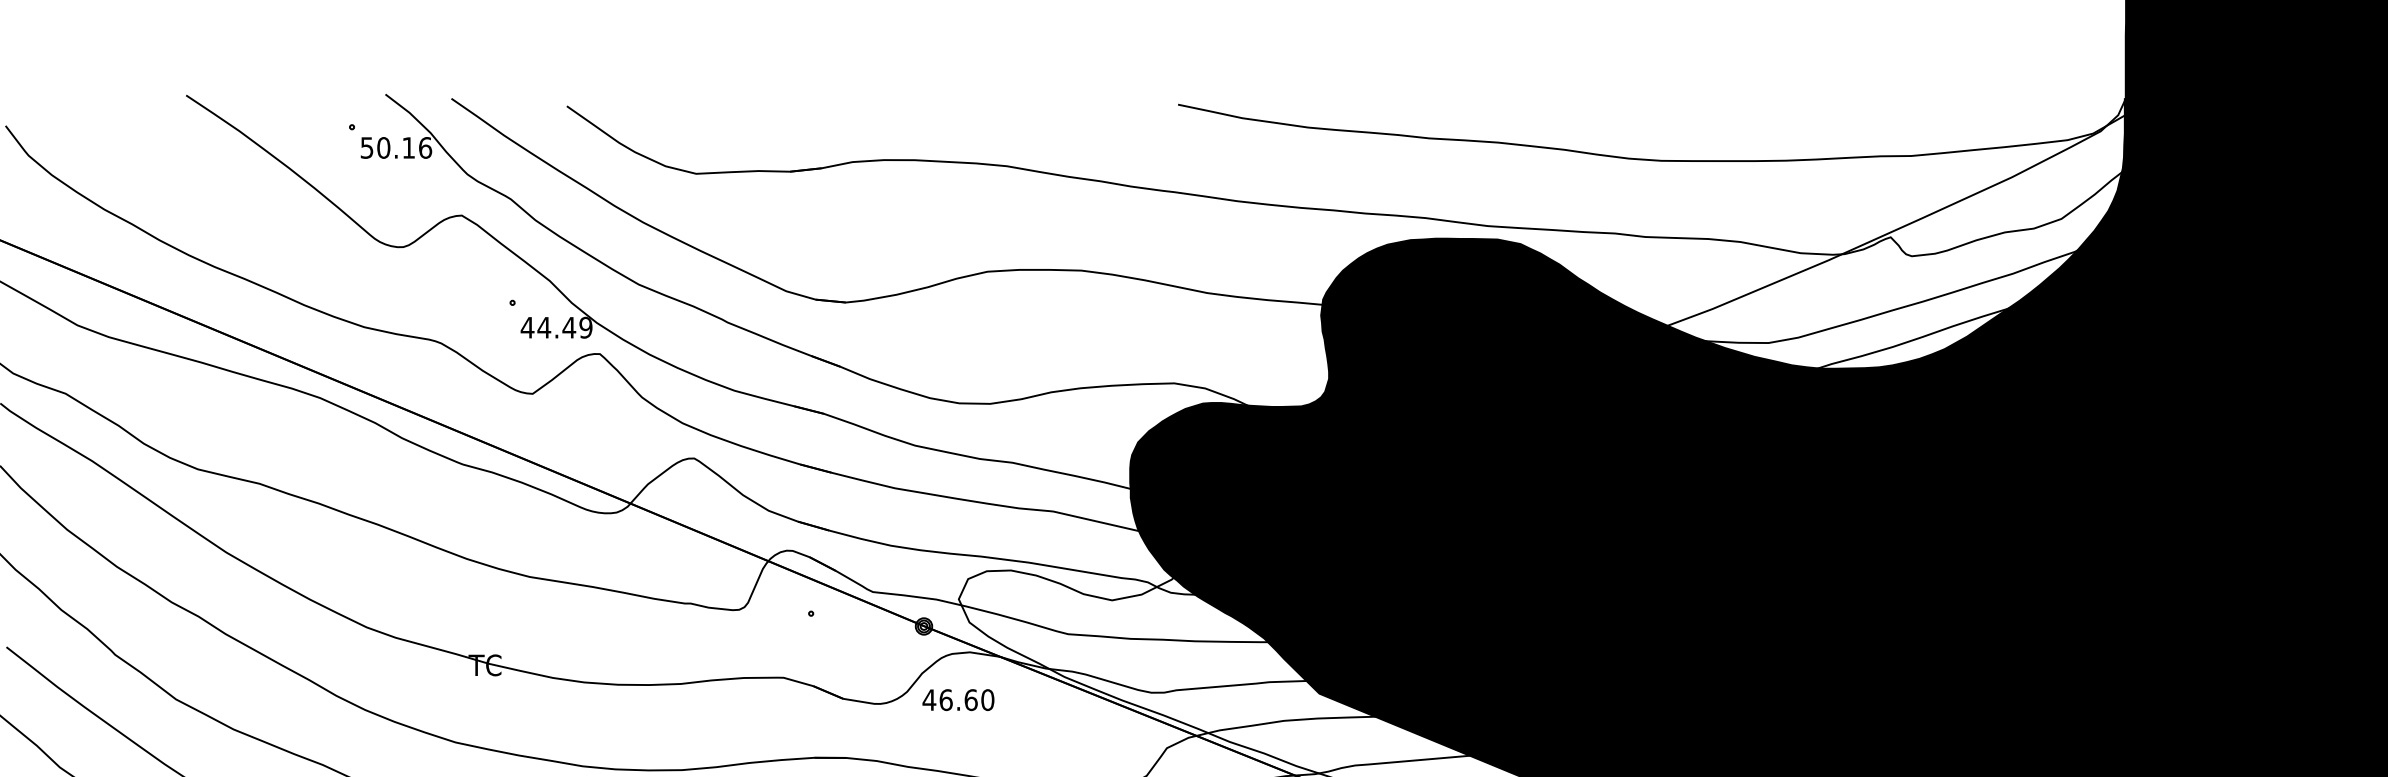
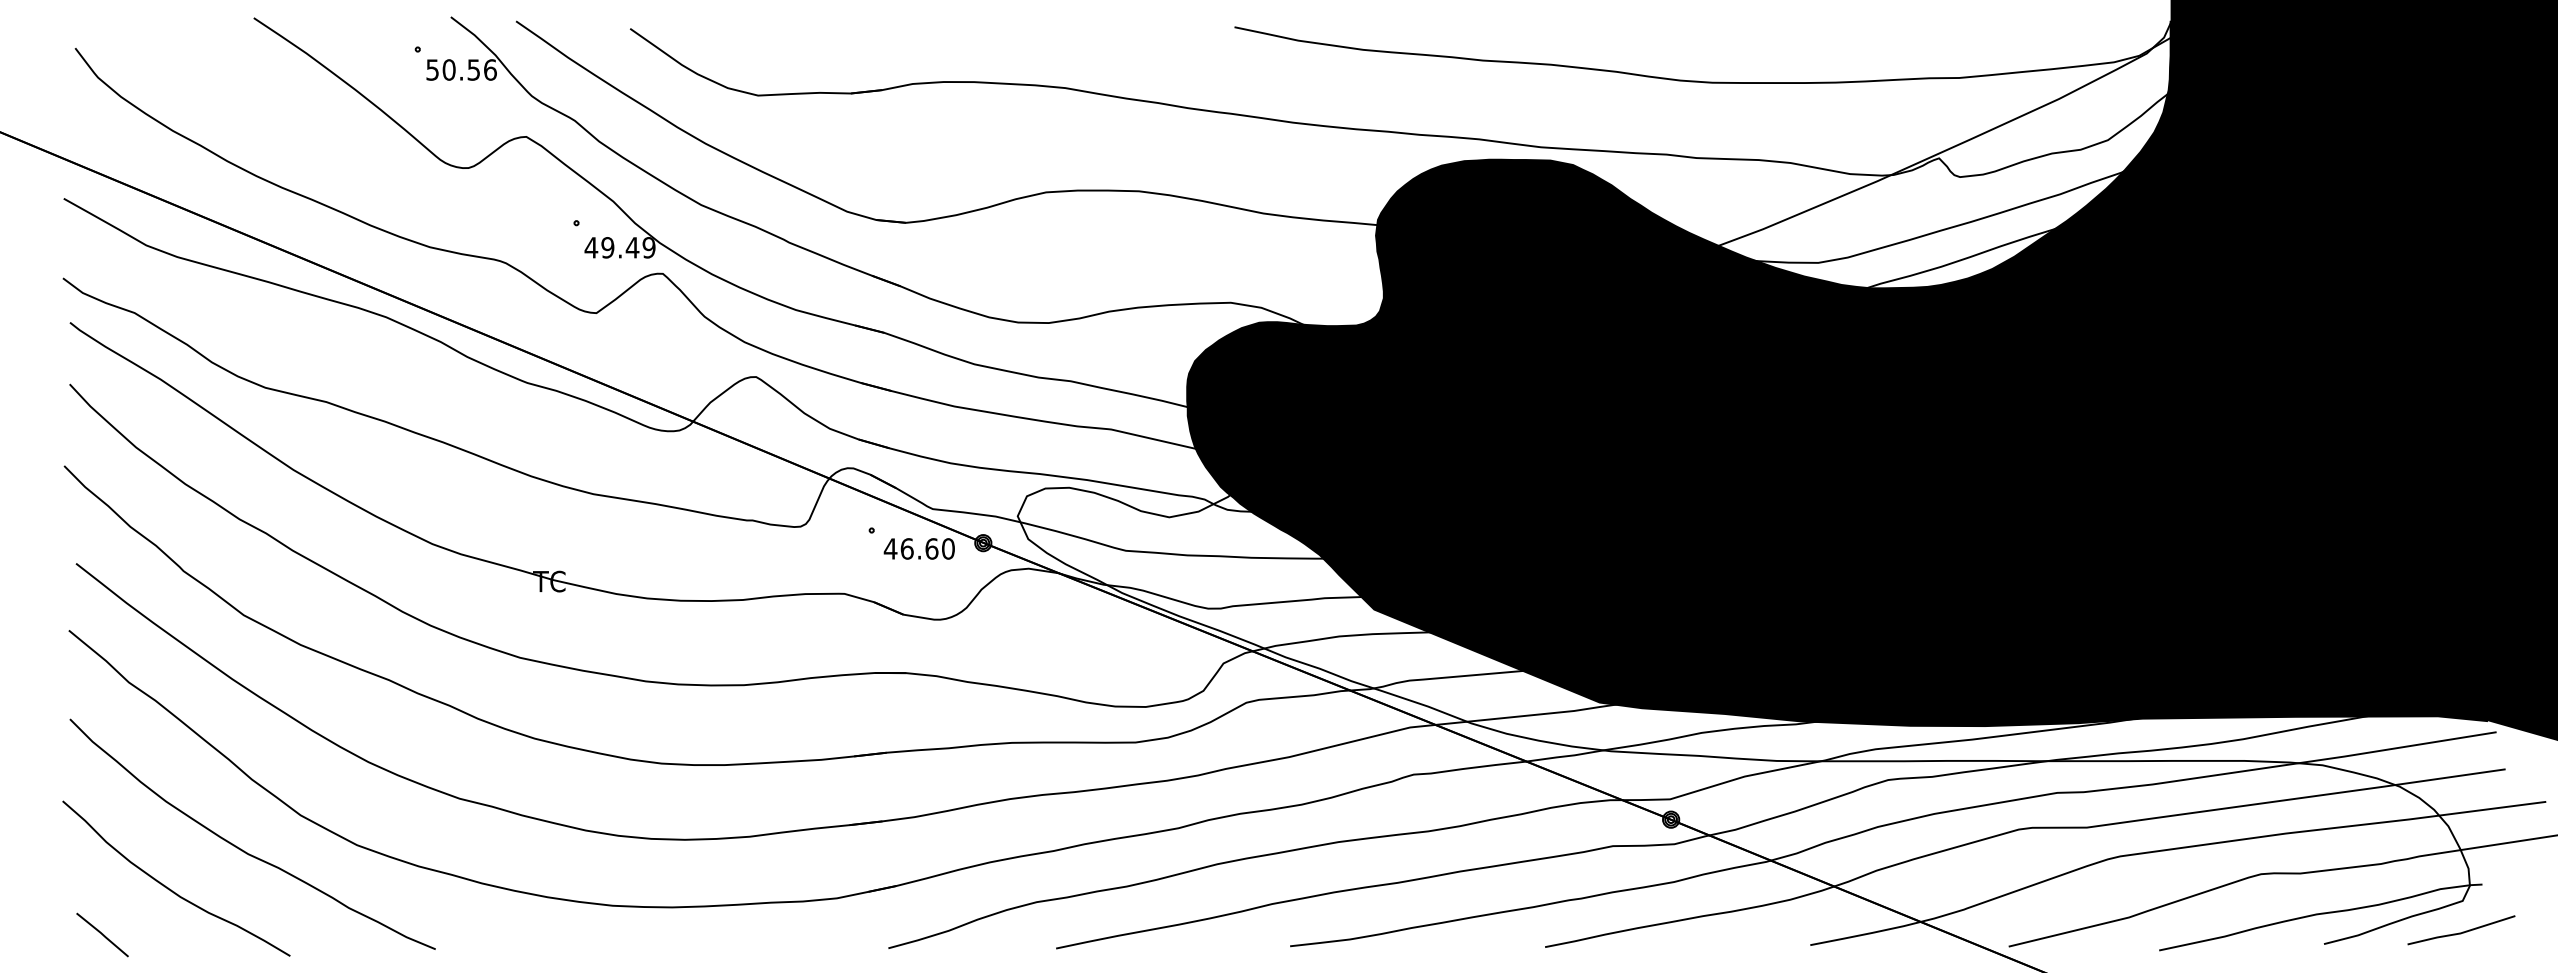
text: (408, 147) -> (473, 69), 50.16 -> 50.56
text: (543, 327) -> (607, 247), 44.49 -> 49.49
text: (957, 699) -> (918, 548), moved

